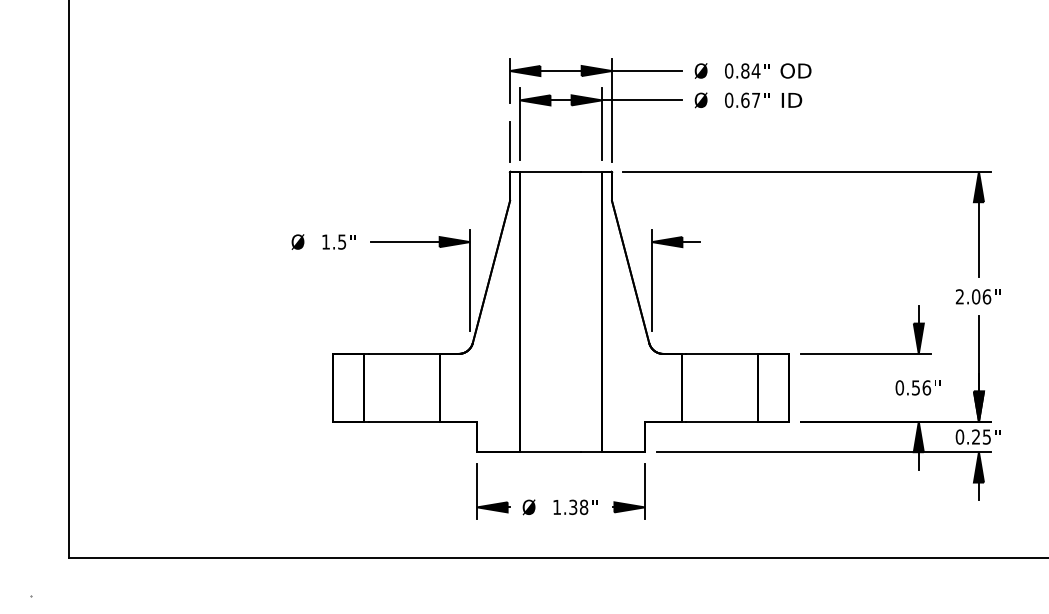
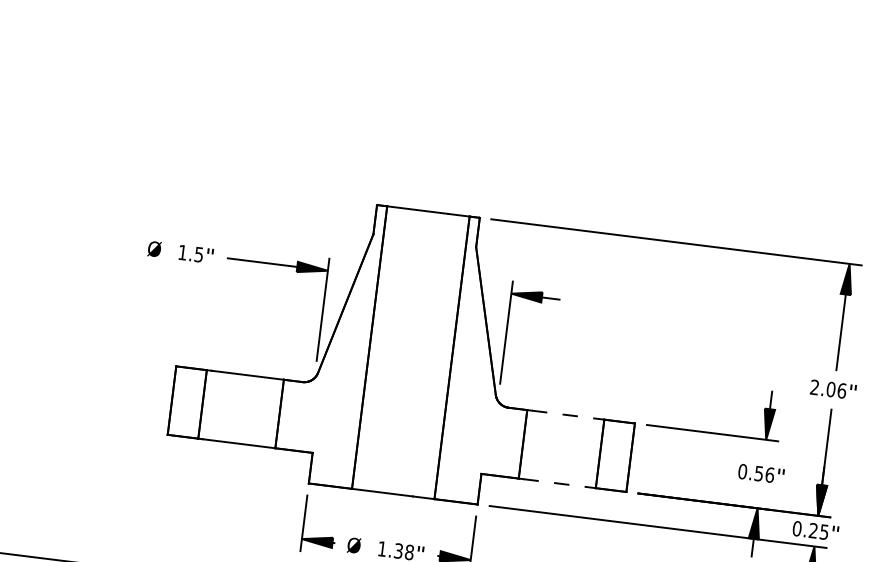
part: (660, 100) -> (537, 152), removed
line: (722, 353) -> (568, 414), solid -> dashed
line: (722, 421) -> (559, 483), solid -> dashed

